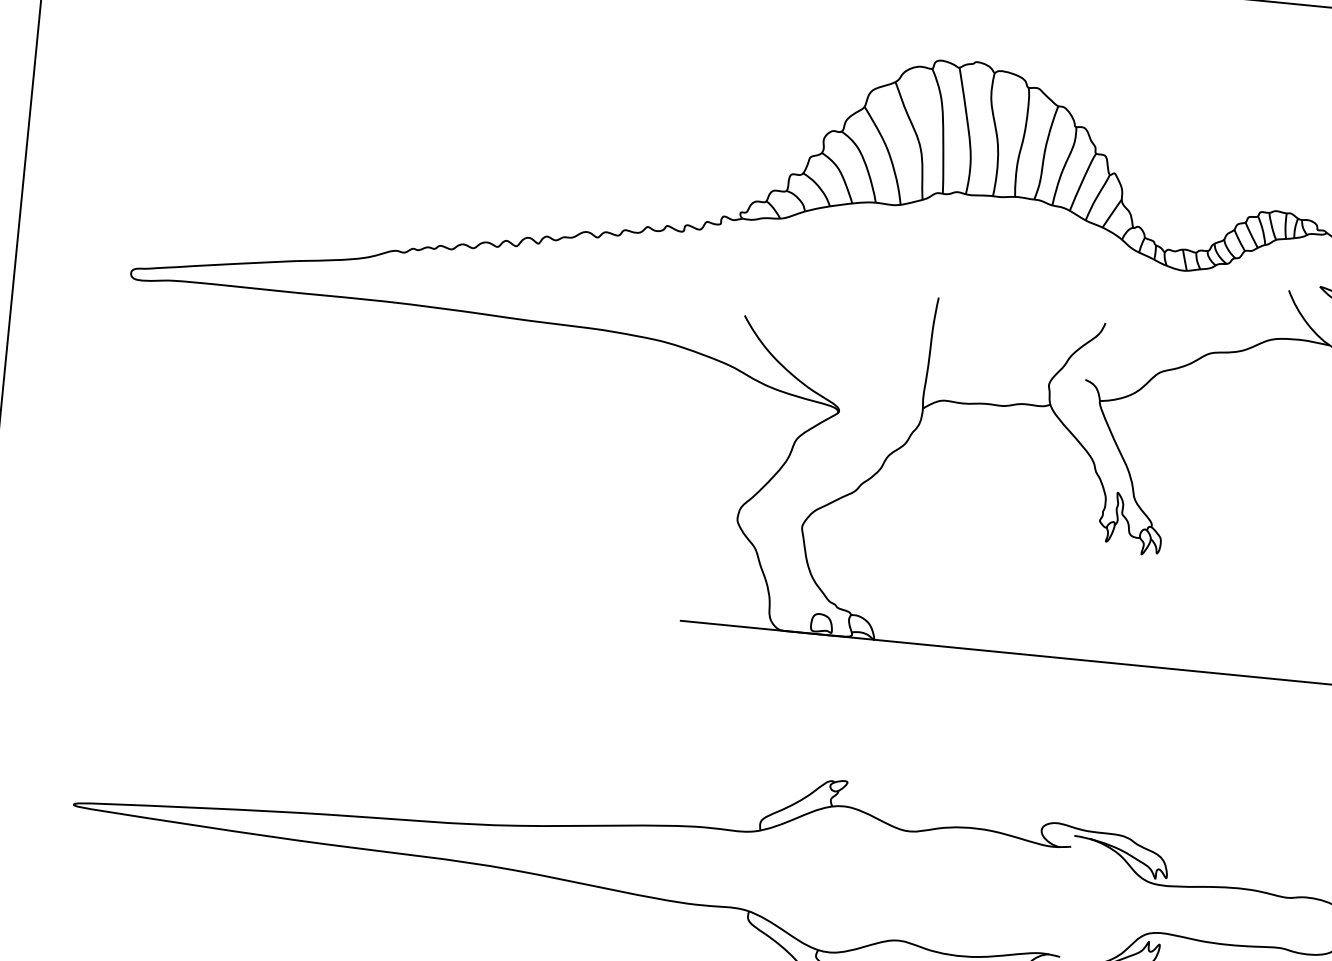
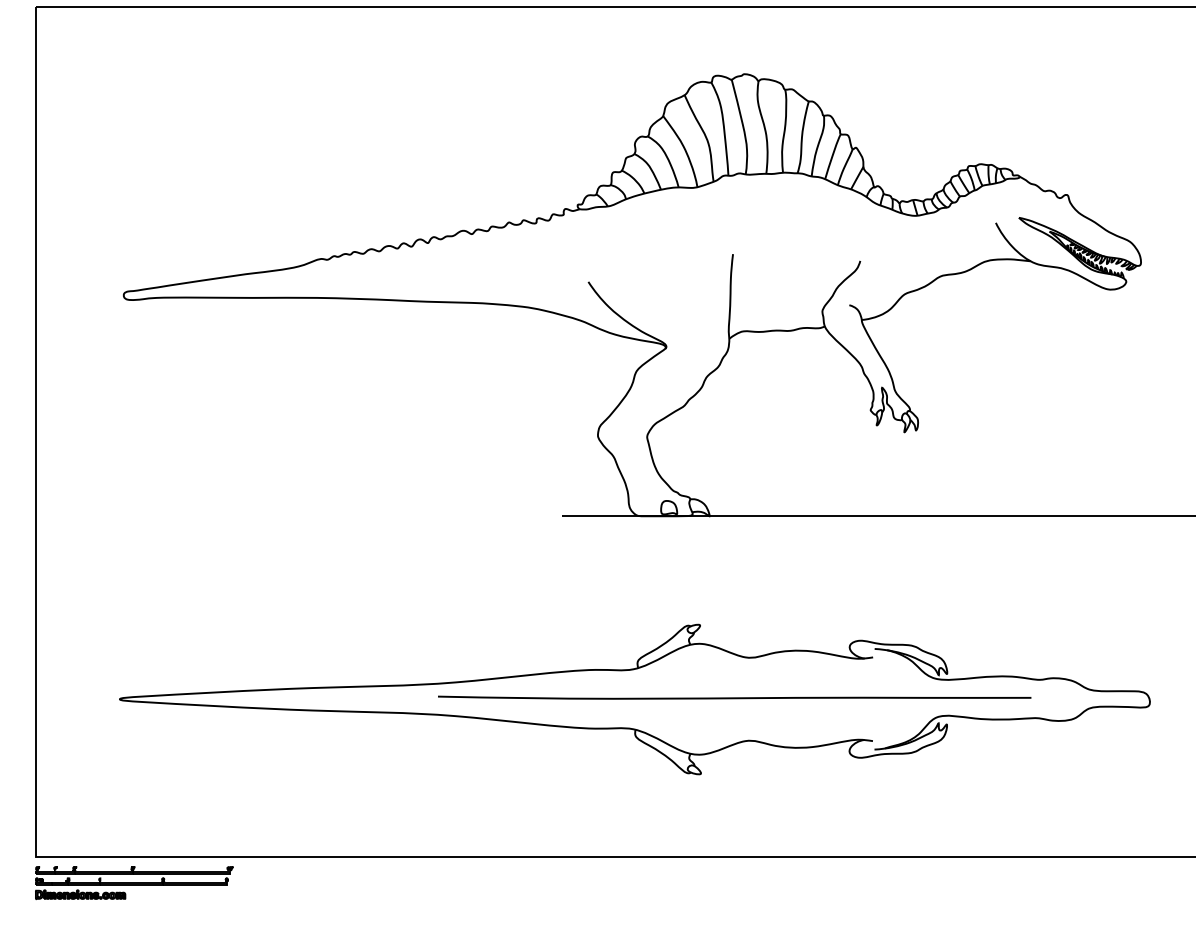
curve: (883, 881) -> (734, 697), added

